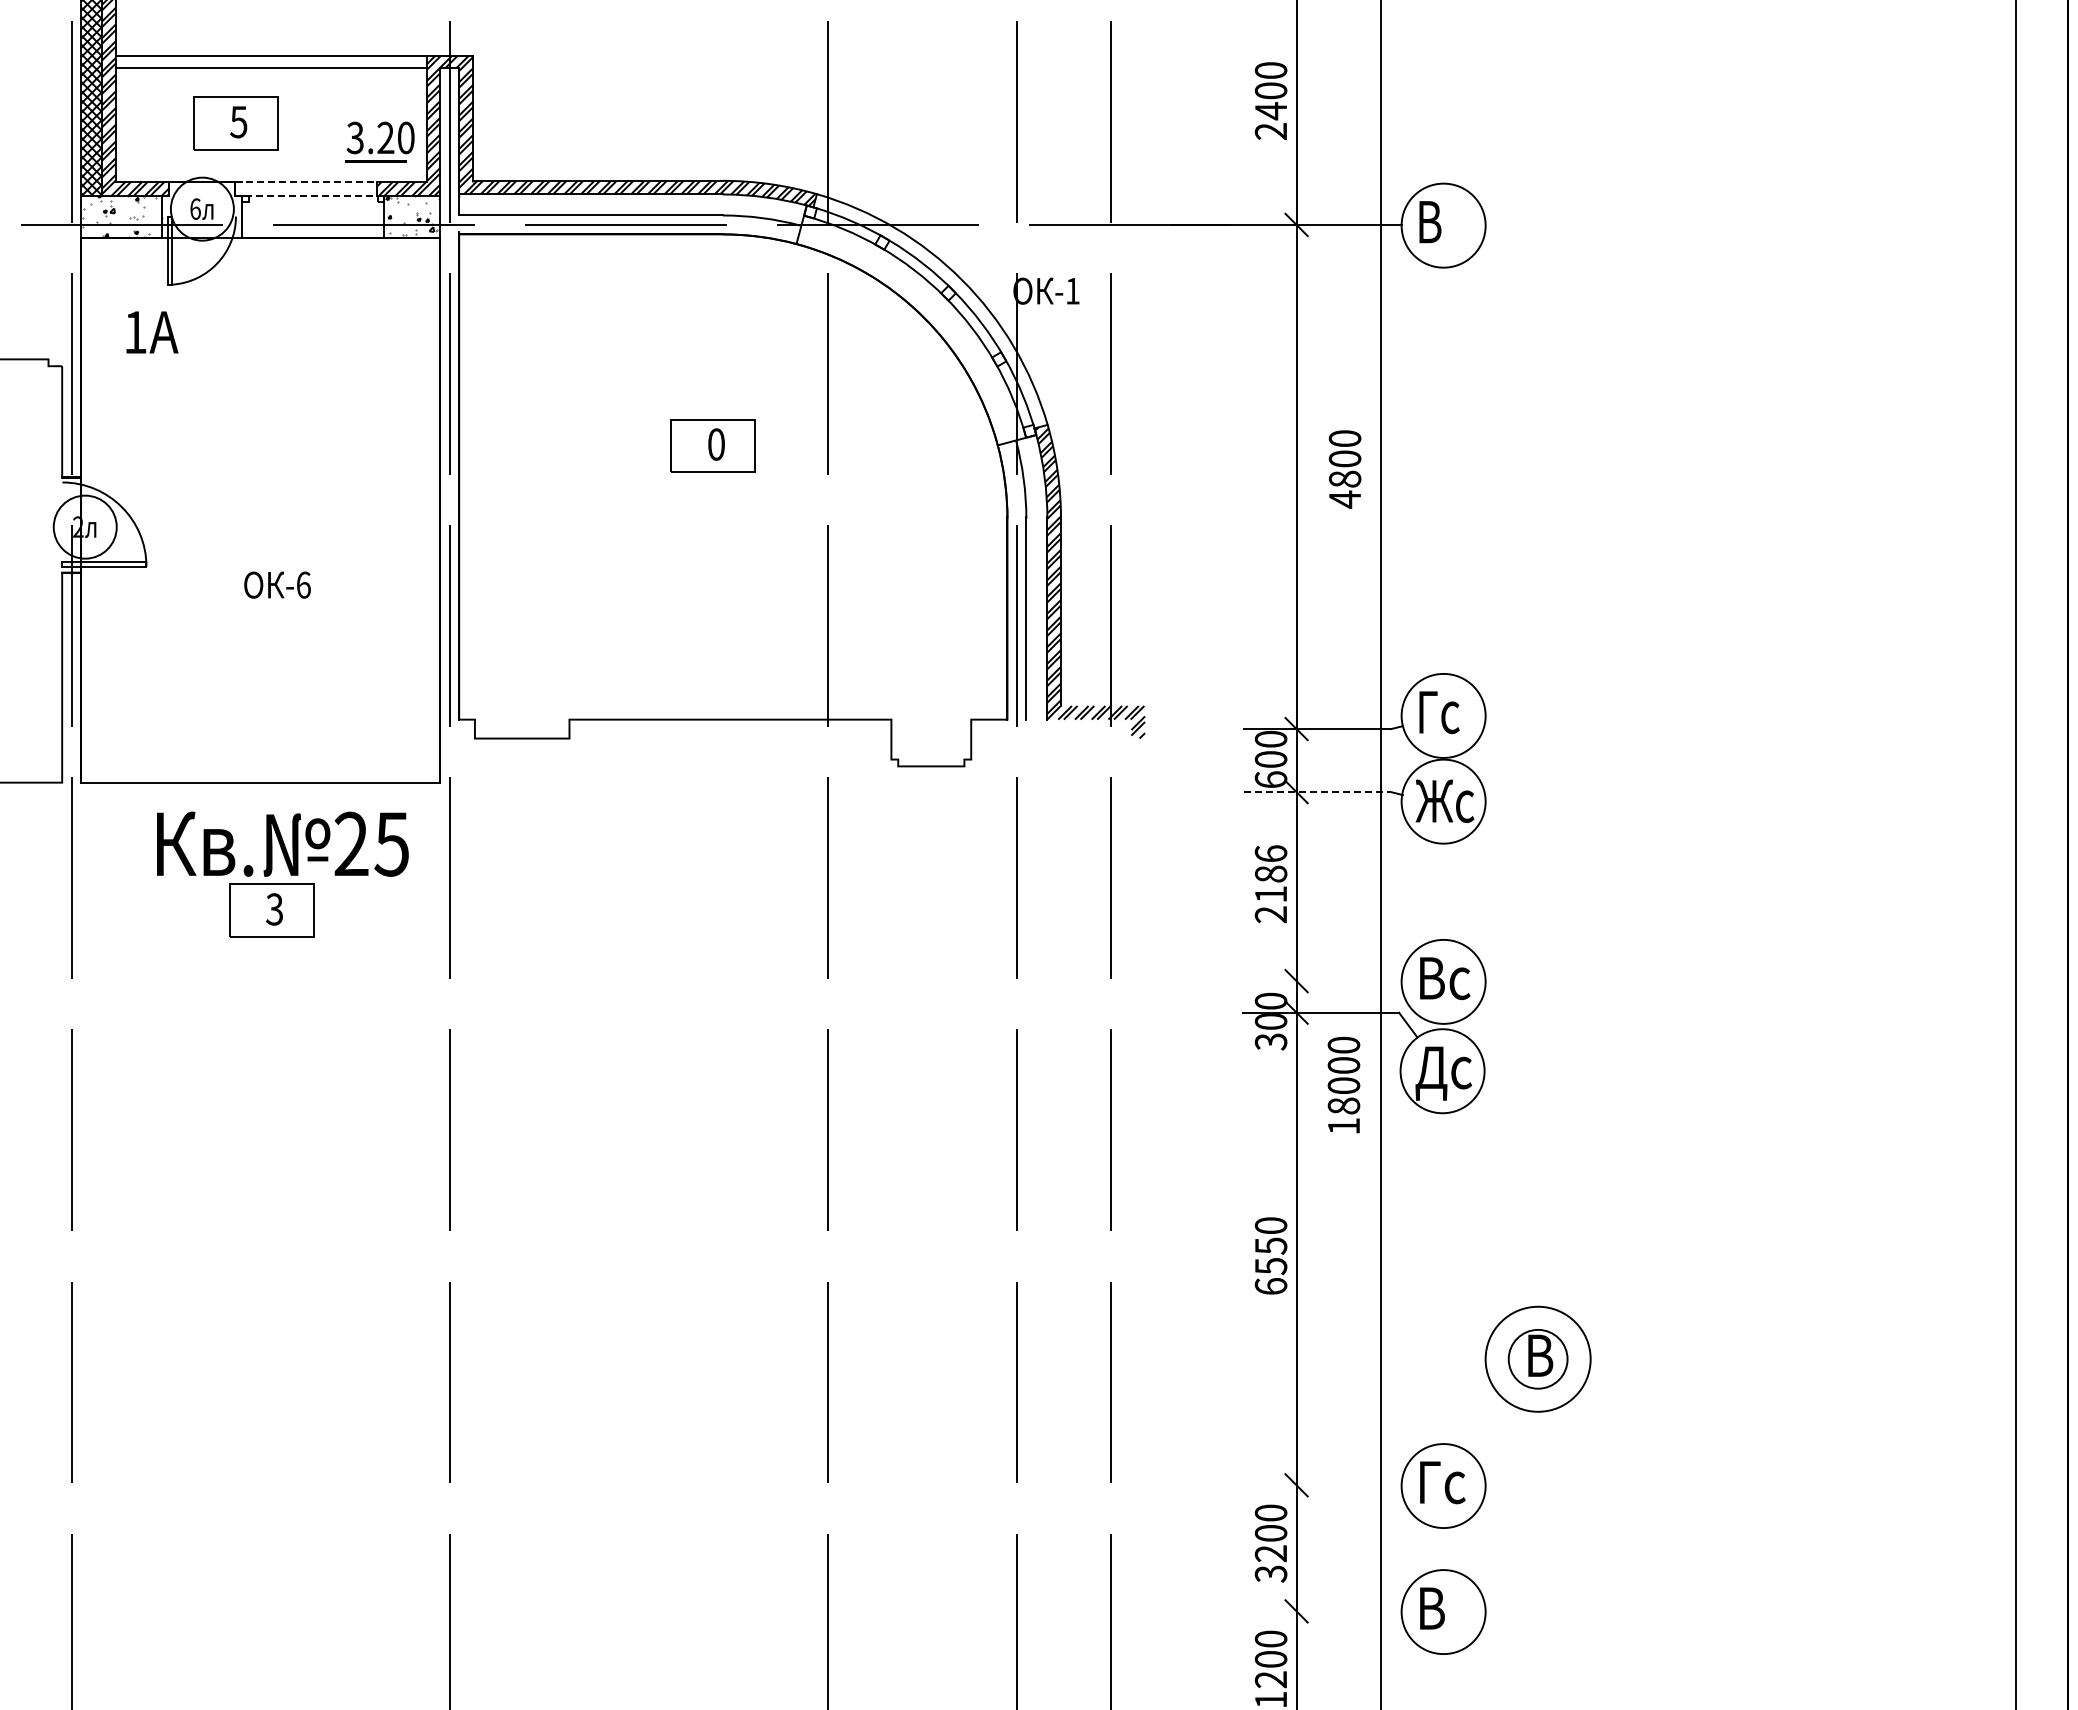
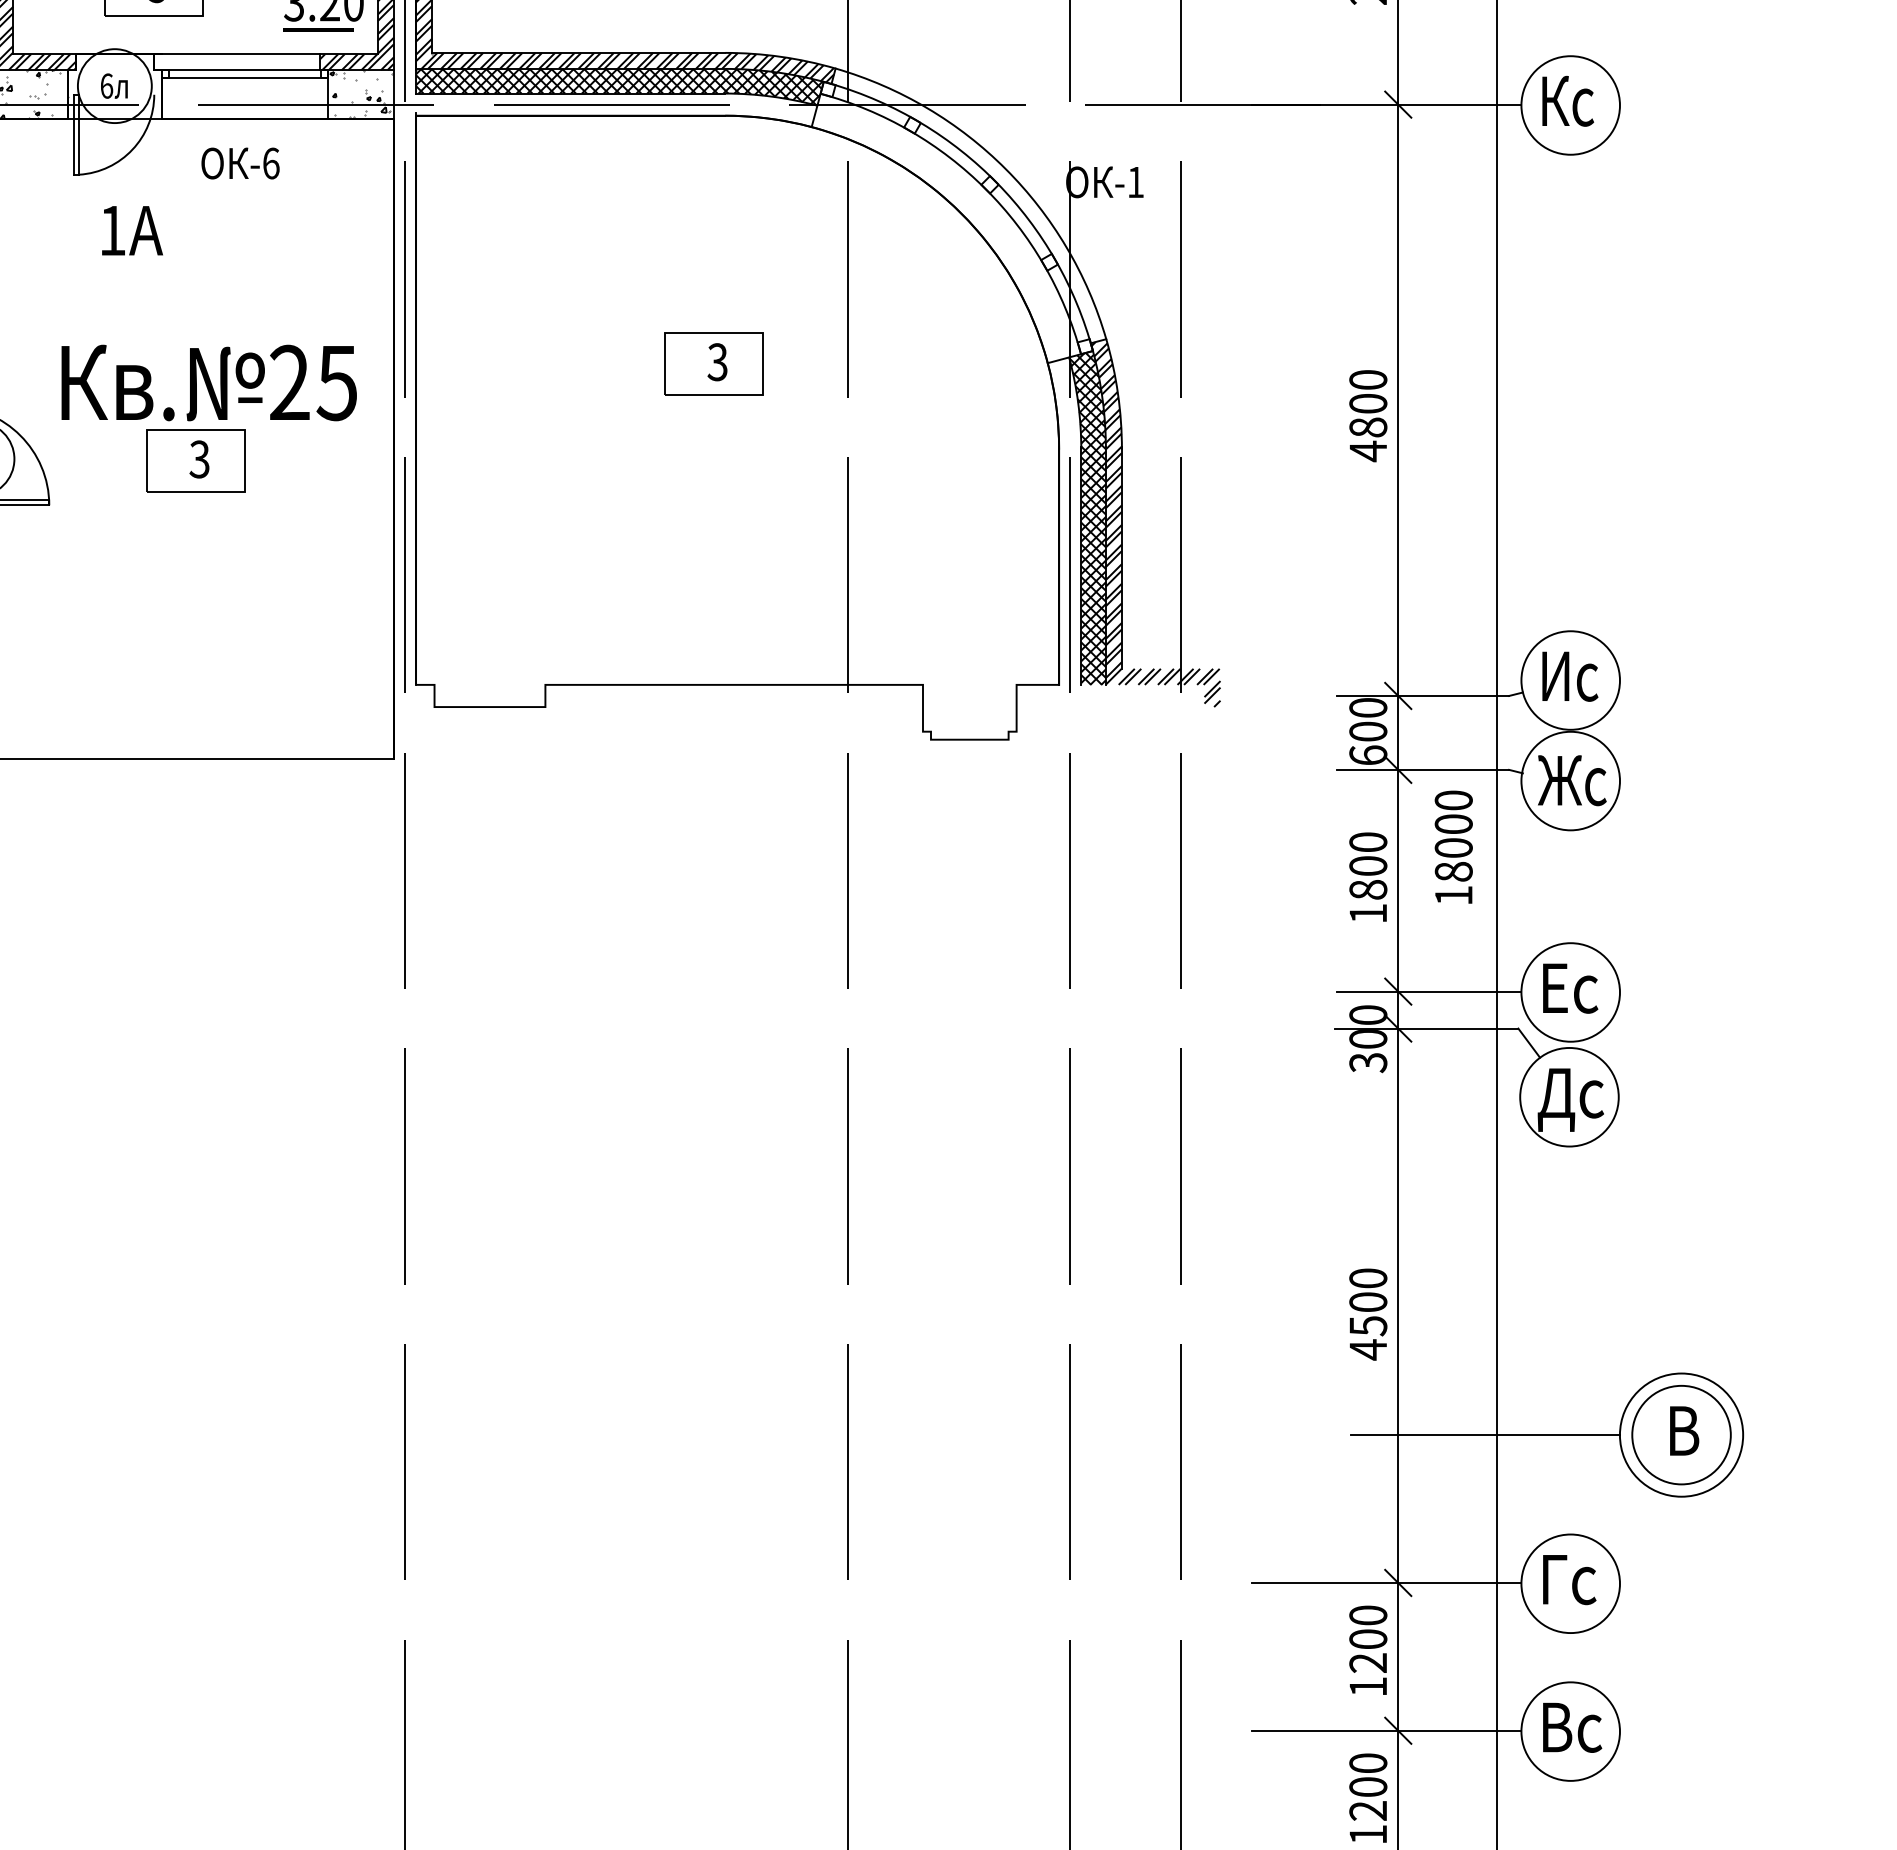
line: (306, 181) -> (236, 53), dashed -> solid
line: (312, 195) -> (243, 70), dashed -> solid
line: (313, 201) -> (245, 77), added
hatch: (632, 209) -> (619, 86), added
text: (1443, 221) -> (1570, 100), В -> Кс
text: (152, 332) -> (132, 230), moved
text: (715, 444) -> (716, 362), 0 -> 3
text: (1344, 469) -> (1367, 416), moved
hatch: (1031, 577) -> (1087, 518), added
text: (277, 584) -> (240, 162), moved
text: (1445, 712) -> (1572, 676), Гс -> Ис
line: (1317, 792) -> (1422, 770), dashed -> solid
part: (289, 872) -> (217, 416), moved
text: (1270, 884) -> (1367, 878), 2186 -> 1800
text: (1447, 978) -> (1575, 988), Вс -> Ес
line: (1322, 981) -> (1428, 992), added
text: (1343, 1084) -> (1453, 846), moved
text: (1270, 1266) -> (1367, 1326), 6550 -> 4500
line: (1370, 1359) -> (1484, 1435), added
circle: (1538, 1359) -> (1681, 1435), size x1.43
line: (1286, 1485) -> (1386, 1583), added
text: (1270, 1573) -> (1367, 1686), 3200 -> 1200
line: (1286, 1611) -> (1386, 1730), added
text: (1459, 1613) -> (1589, 1733), В -> Вс

